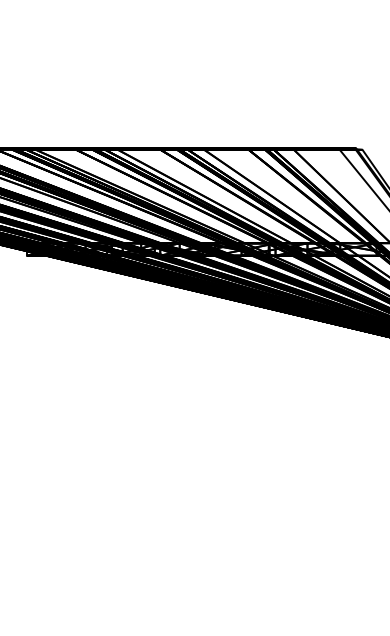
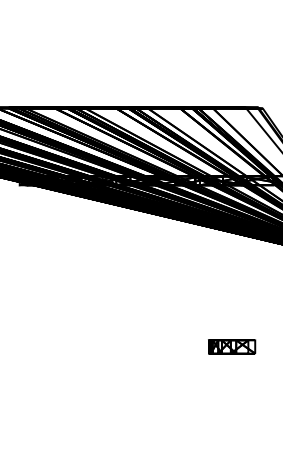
part: (320, 478) -> (232, 346), added

